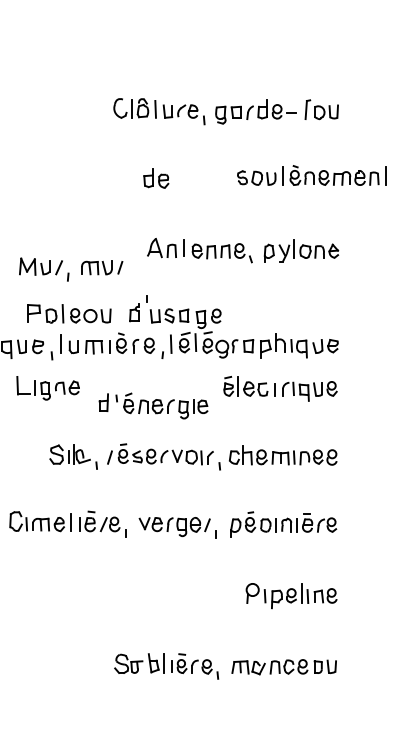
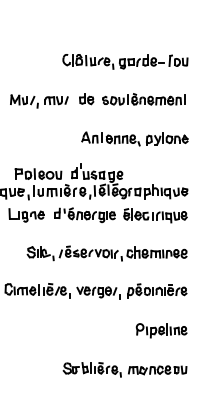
part: (310, 175) -> (143, 99), moved
part: (71, 269) -> (39, 101), moved
part: (152, 406) -> (84, 215), moved

